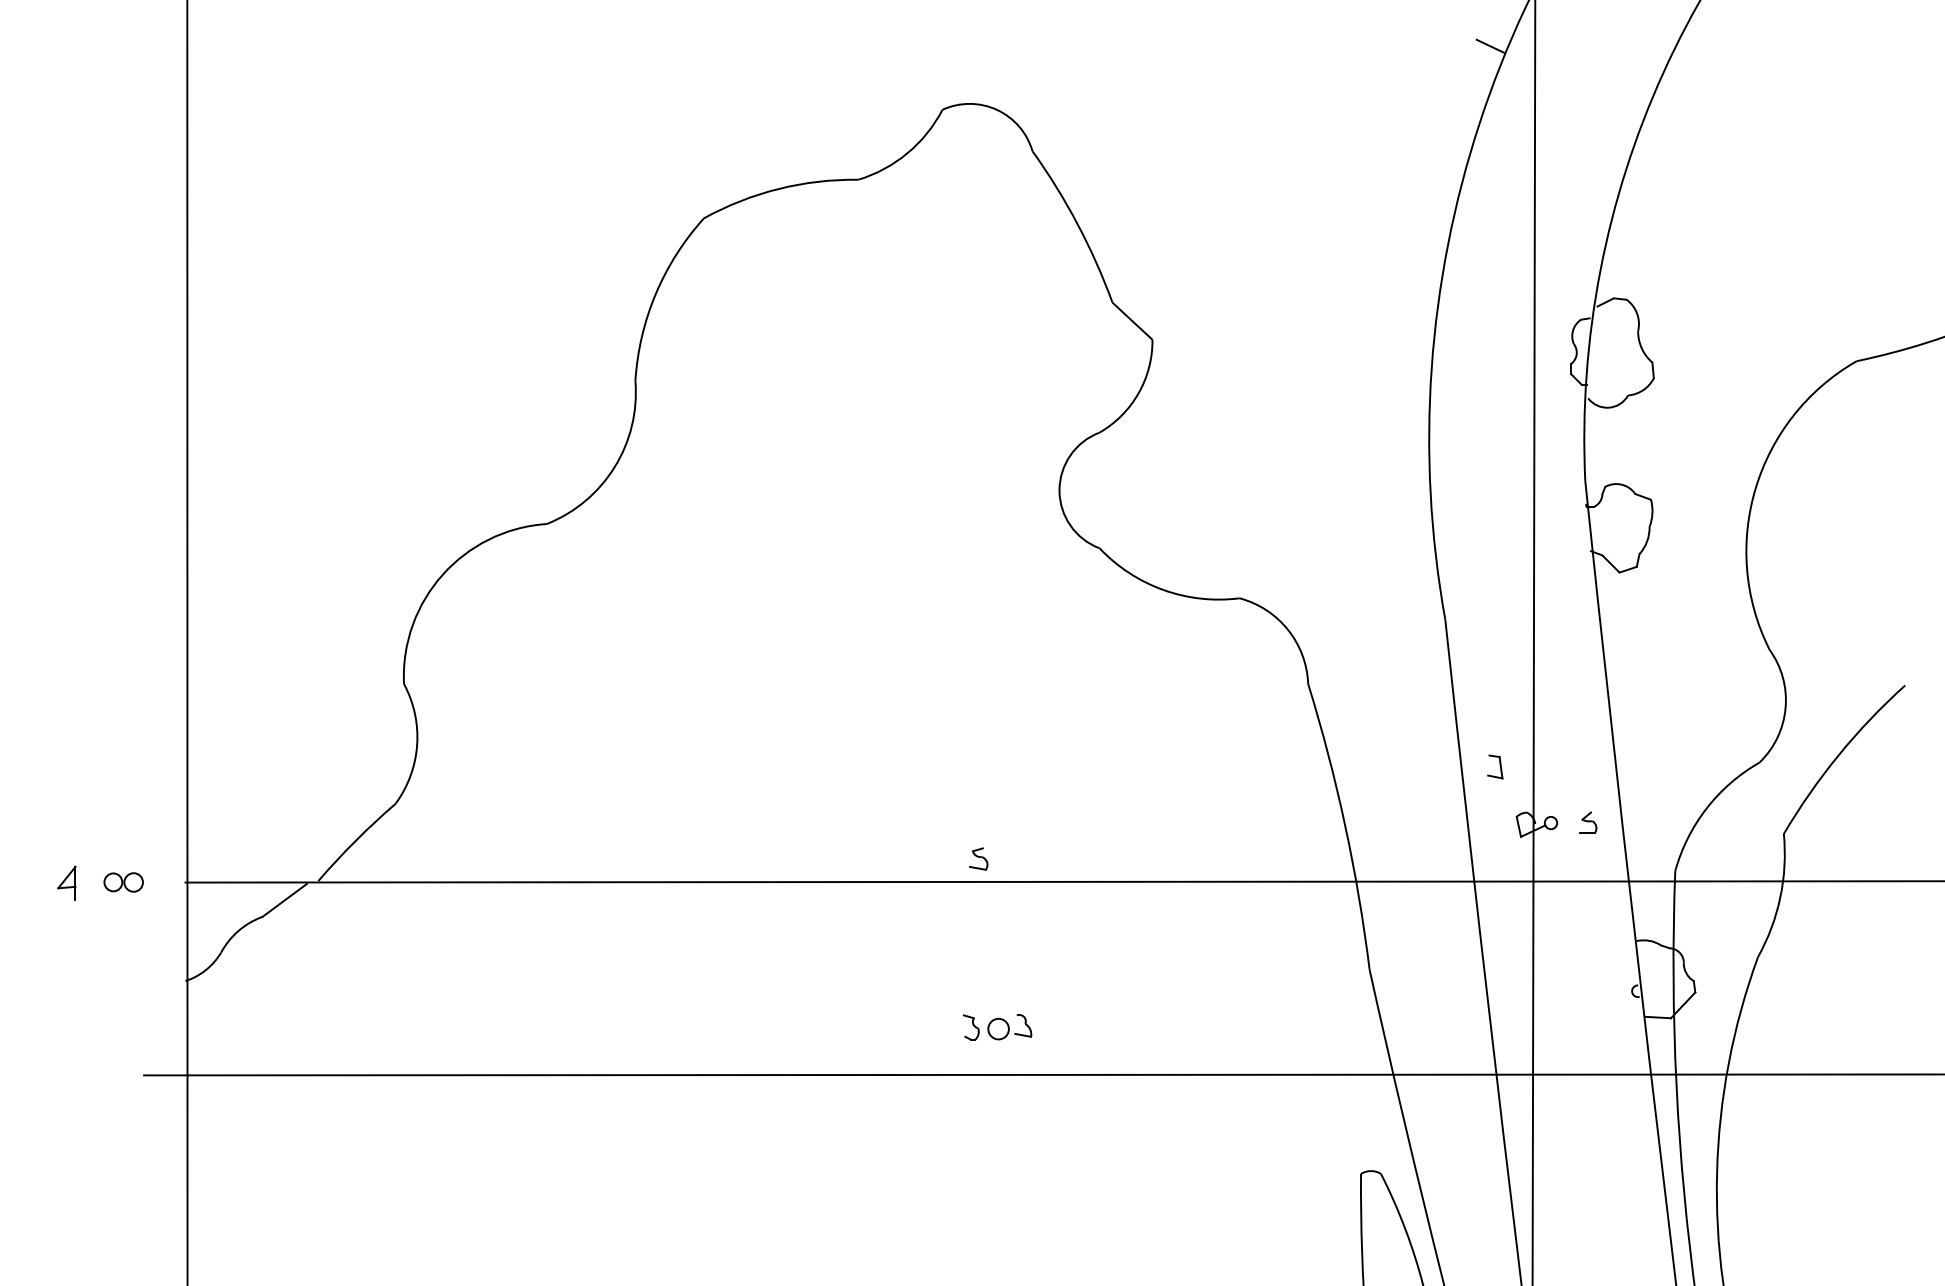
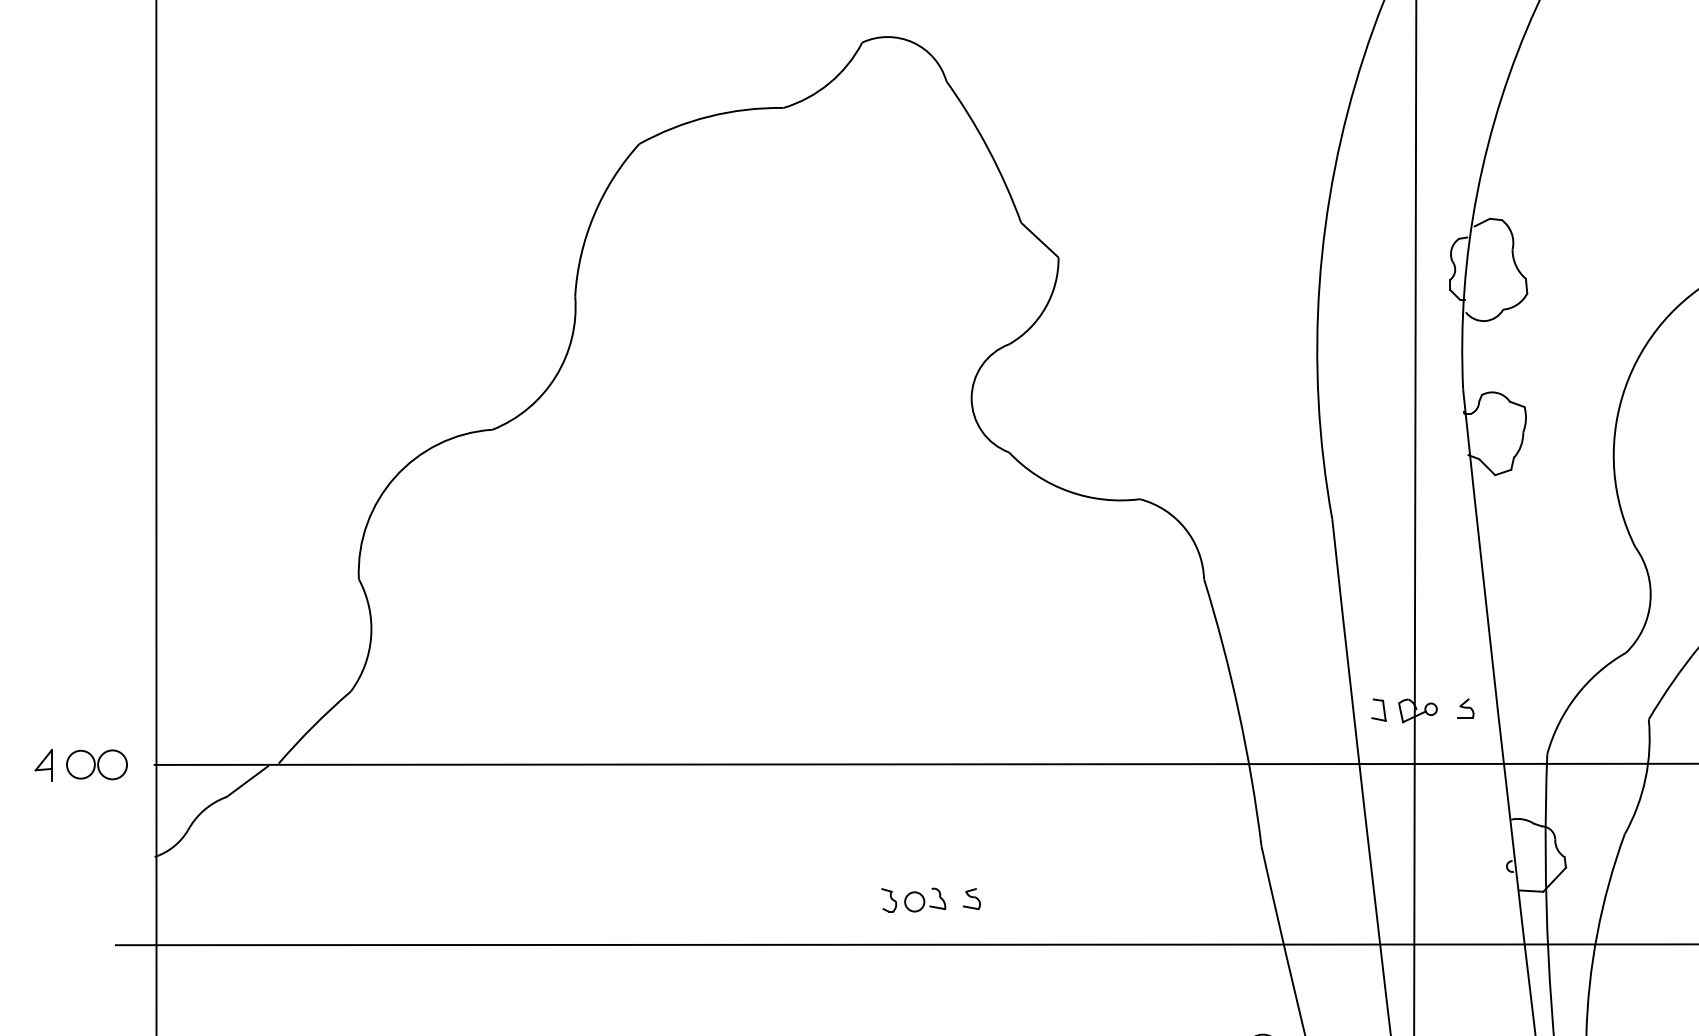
part: (1495, 766) -> (1379, 709), moved
part: (978, 858) -> (971, 898), moved
part: (123, 882) -> (96, 764), size x1.67

